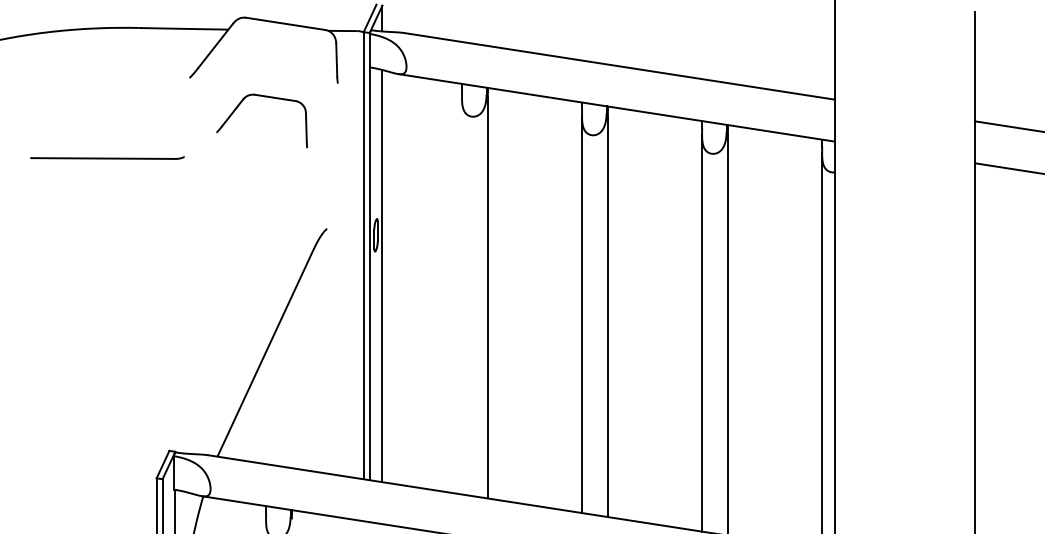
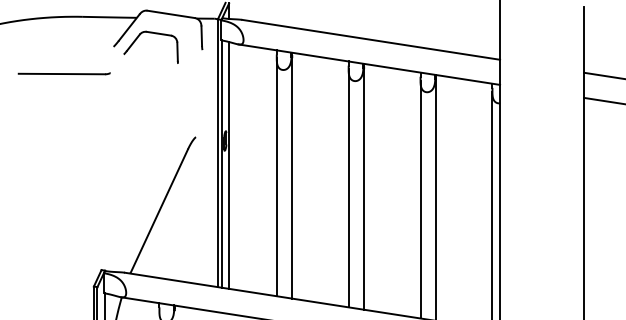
part: (261, 97) -> (150, 33), moved
part: (105, 157) -> (63, 73), moved
line: (461, 296) -> (276, 177), added

